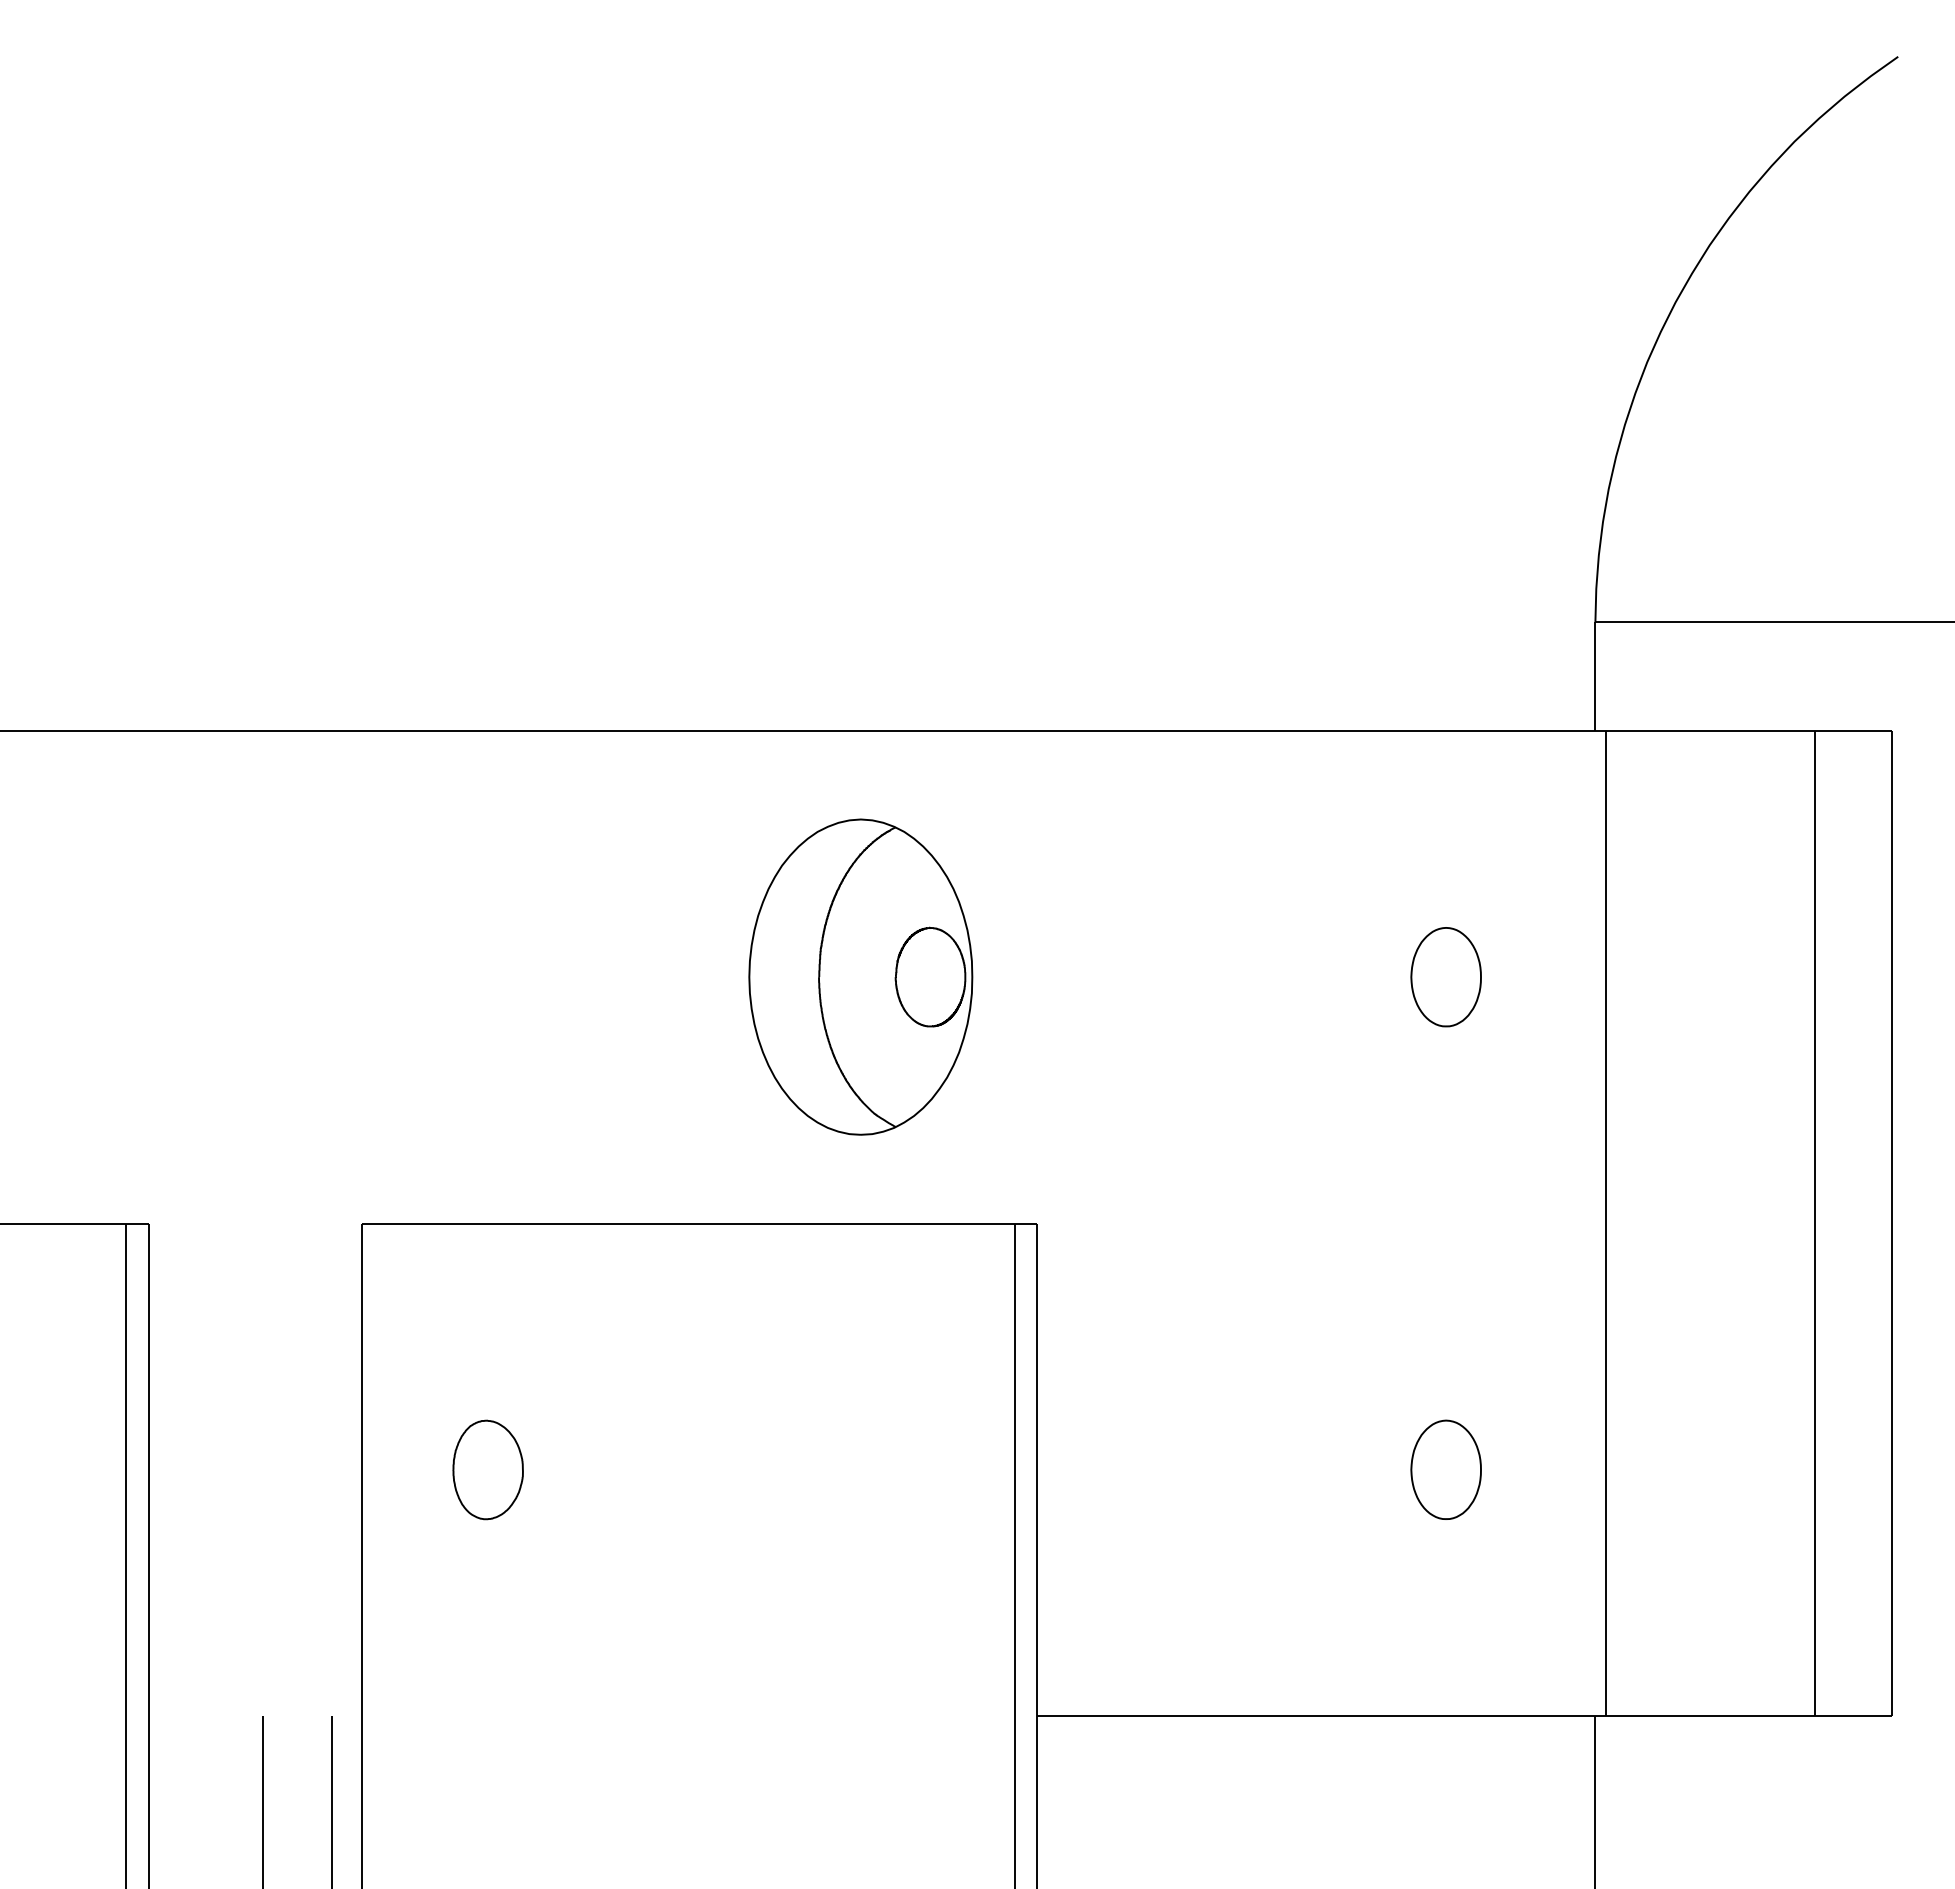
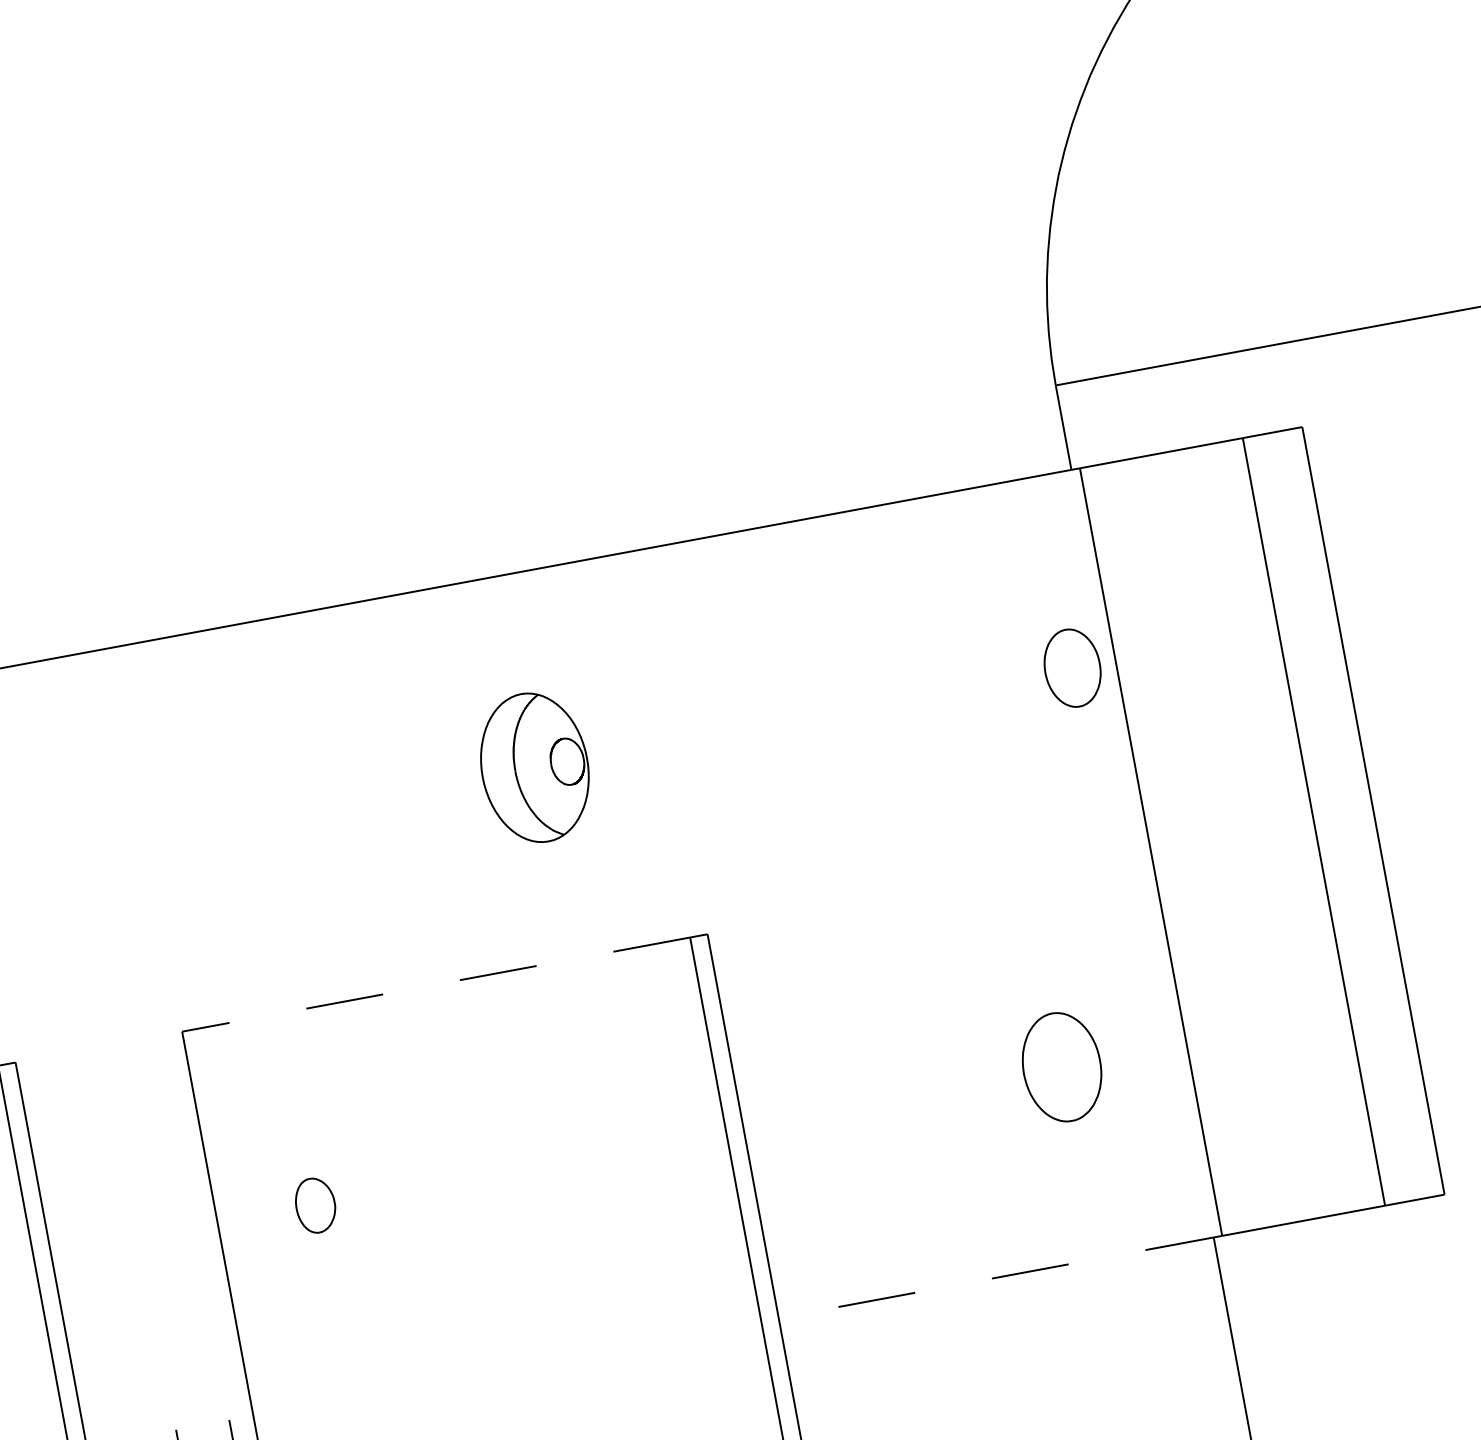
part: (860, 976) -> (534, 767), size x0.6
part: (1445, 977) -> (1072, 668), moved
line: (688, 1223) -> (436, 984), solid -> dashed
part: (487, 1469) -> (315, 1205), size x0.7
part: (1445, 1469) -> (1061, 1066), size x1.4
line: (1321, 1716) -> (1000, 1277), solid -> dashed

